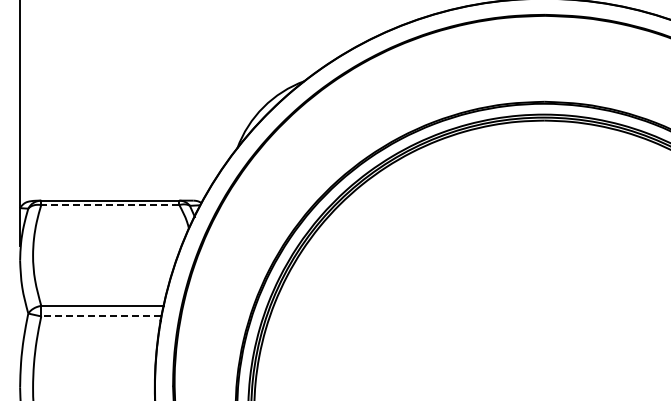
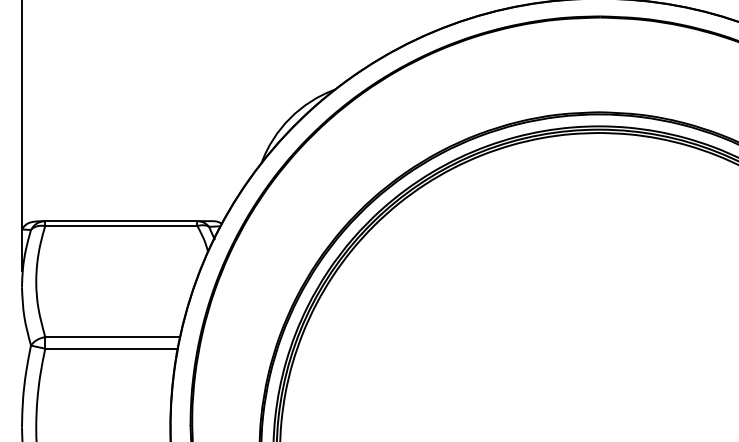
line: (109, 205) -> (120, 226), dashed -> solid
line: (100, 316) -> (110, 348), dashed -> solid

